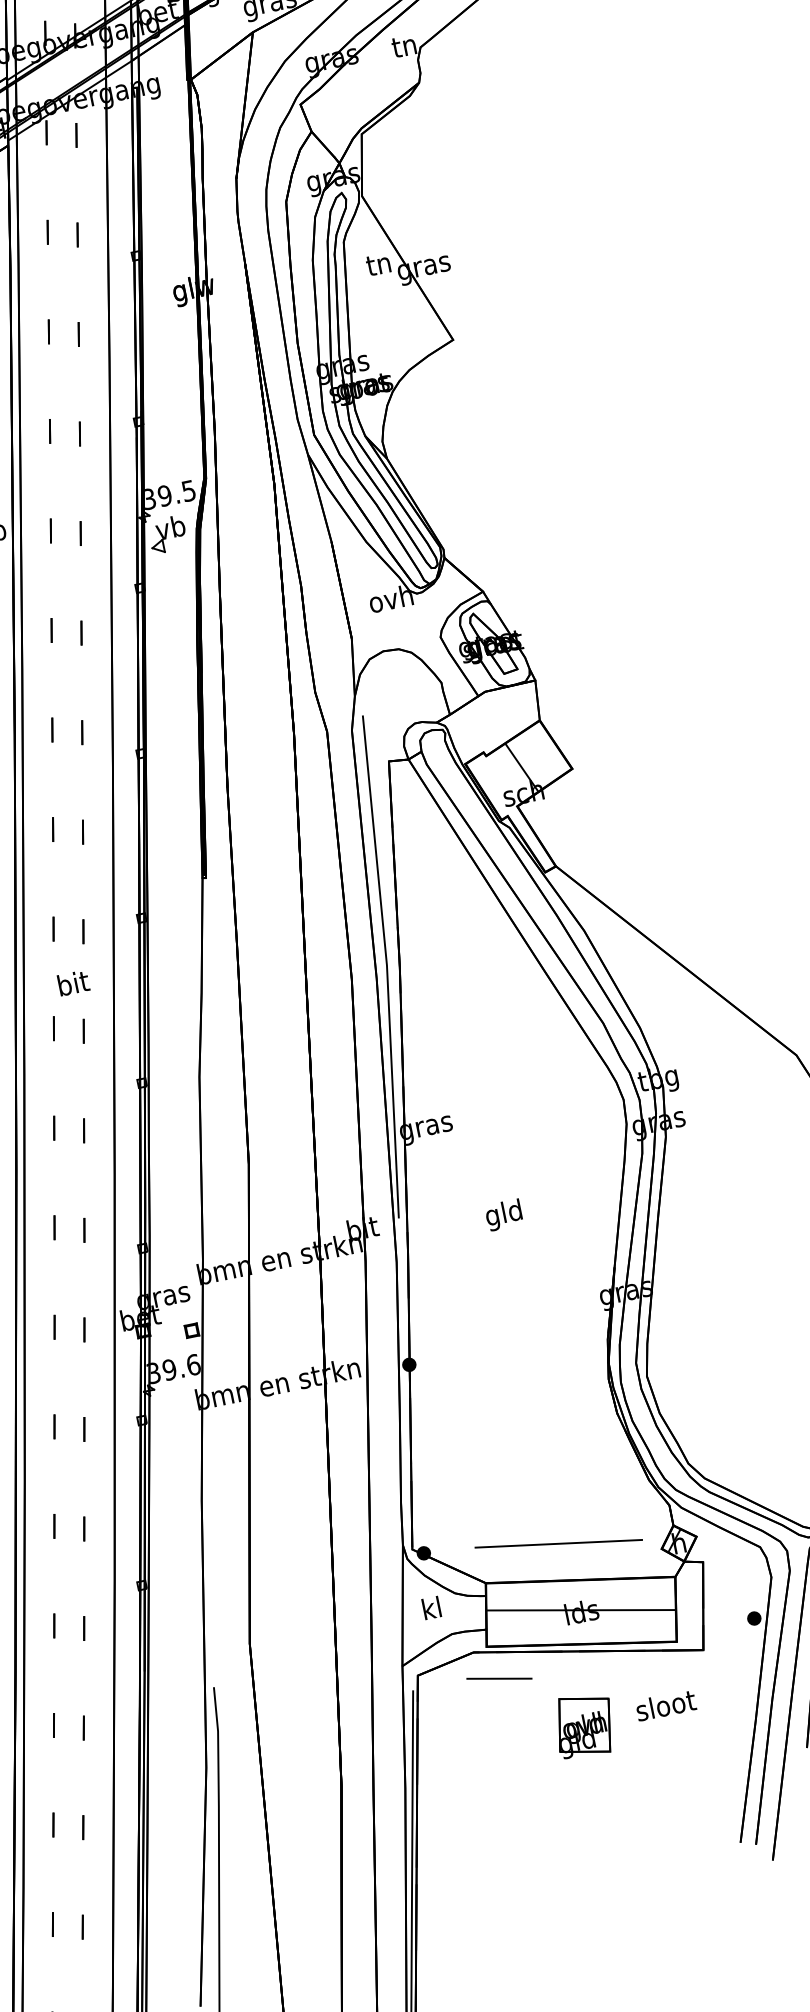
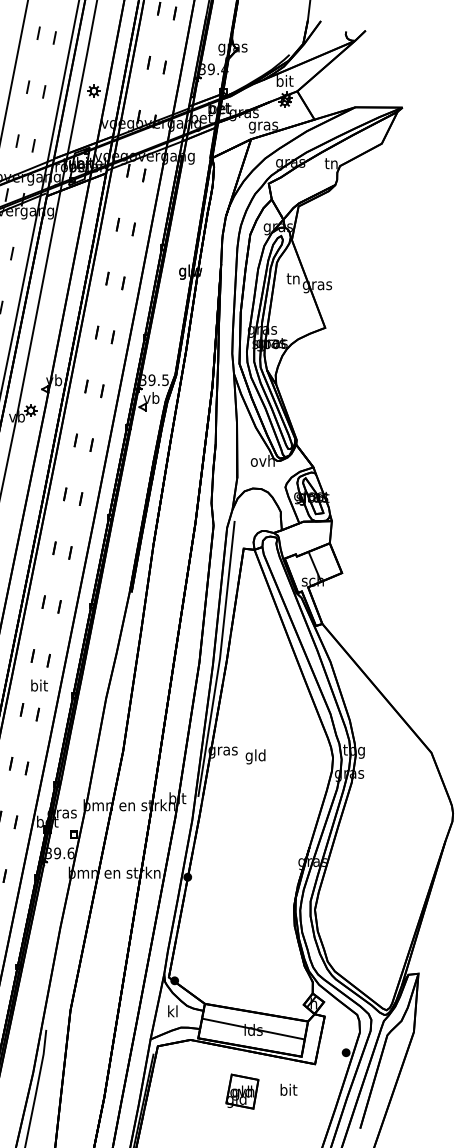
text: (73, 983) -> (39, 685), moved
text: (503, 1214) -> (255, 756), moved
line: (558, 1543) -> (248, 990), removed
line: (498, 1677) -> (201, 1056), removed
text: (665, 1704) -> (288, 1089), sloot -> bit

